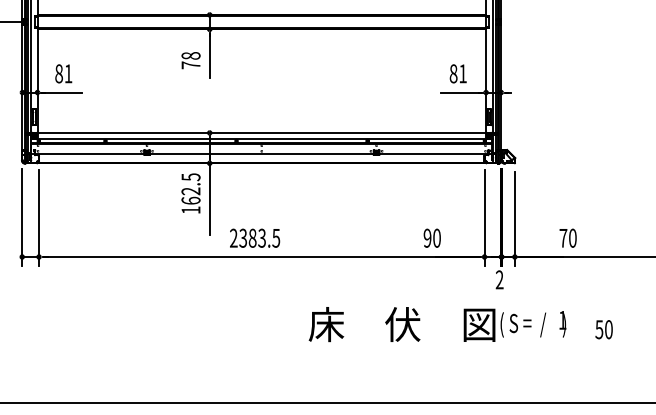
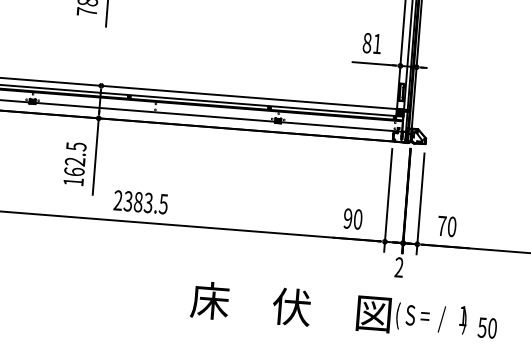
text: (190, 193) -> (74, 164), moved
text: (431, 237) -> (352, 218), moved
text: (567, 237) -> (446, 225), moved
text: (603, 329) -> (486, 327), moved

